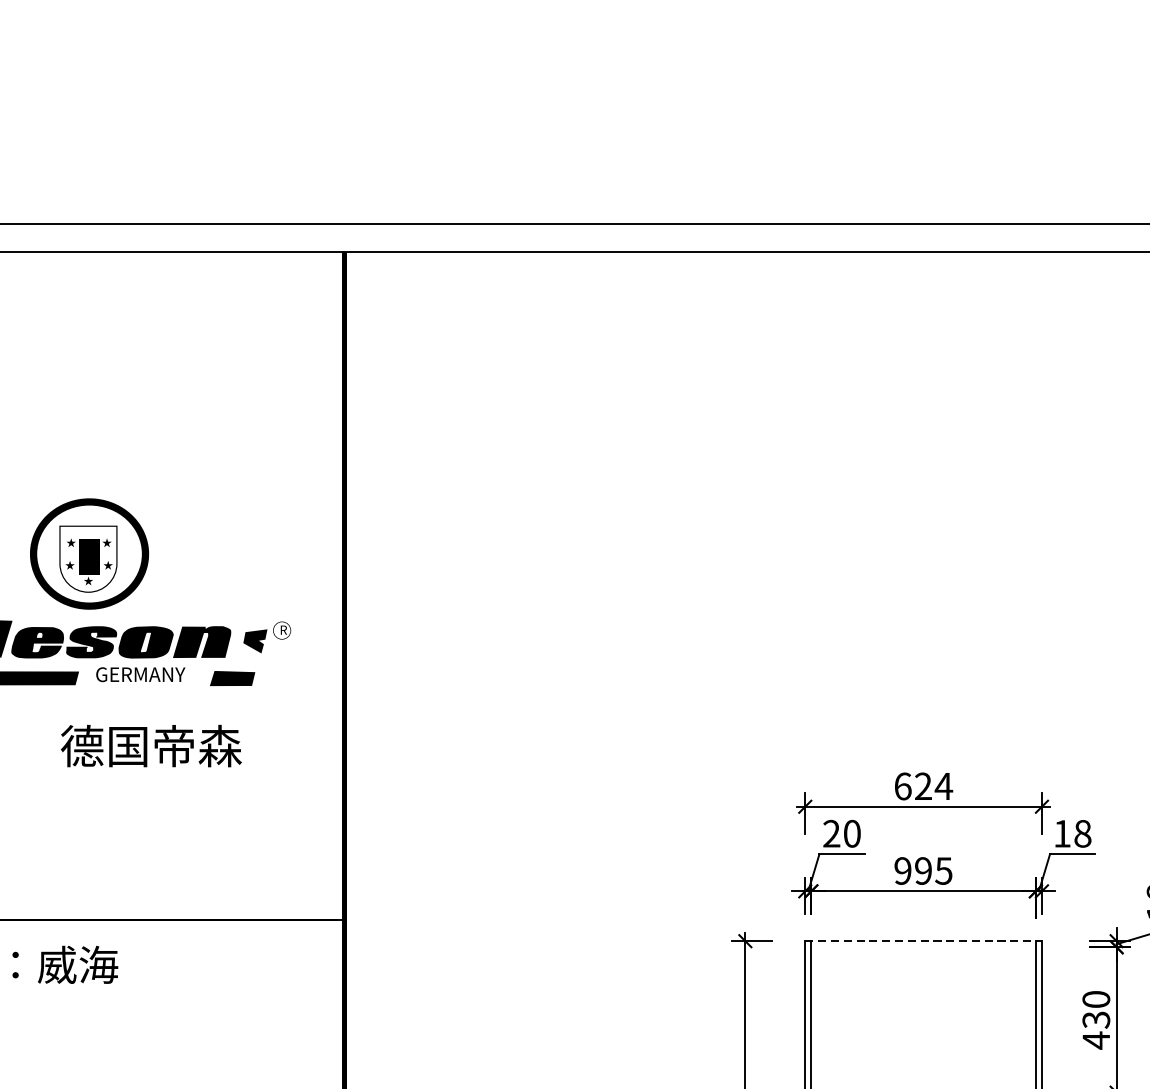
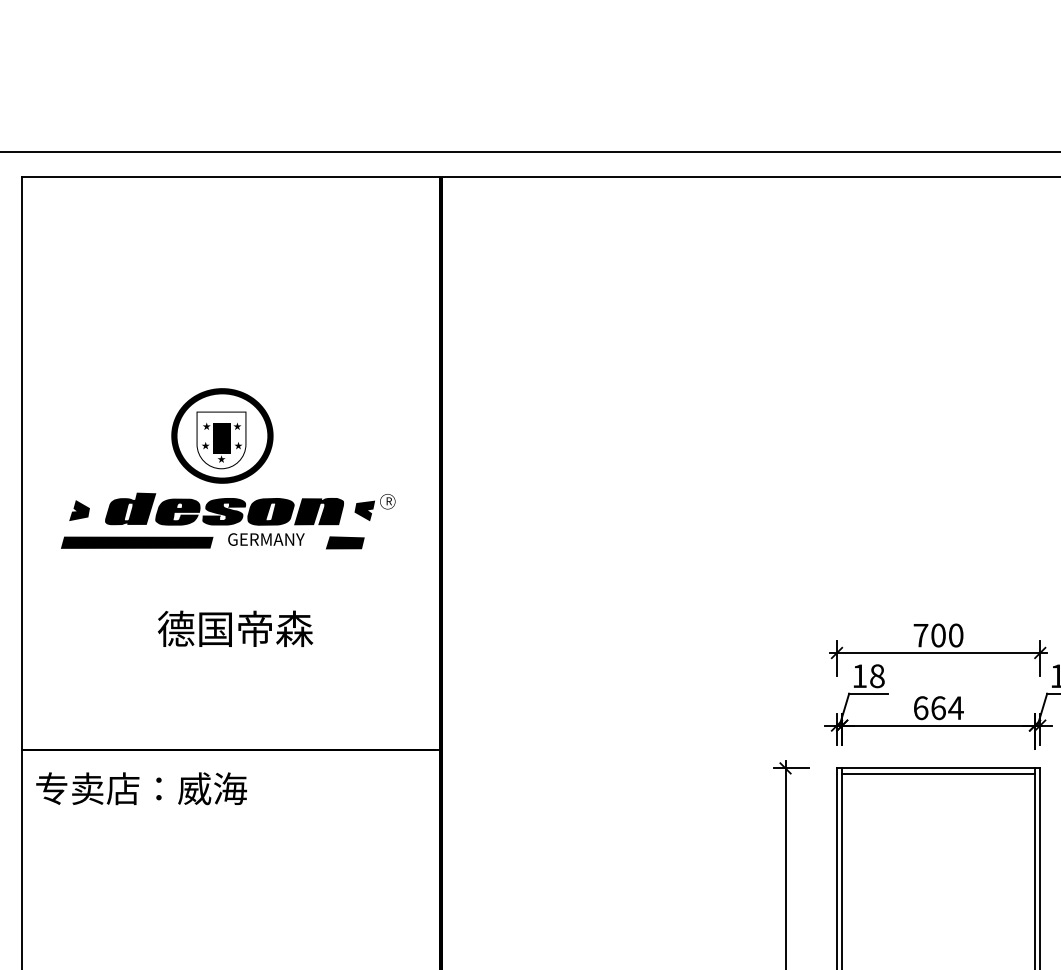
text: (151, 745) -> (235, 628), moved
text: (923, 786) -> (938, 635), 624 -> 700
text: (841, 832) -> (868, 675), 20 -> 18
text: (923, 871) -> (938, 708), 995 -> 664
line: (923, 941) -> (938, 768), dashed -> solid
line: (923, 947) -> (938, 773), added

